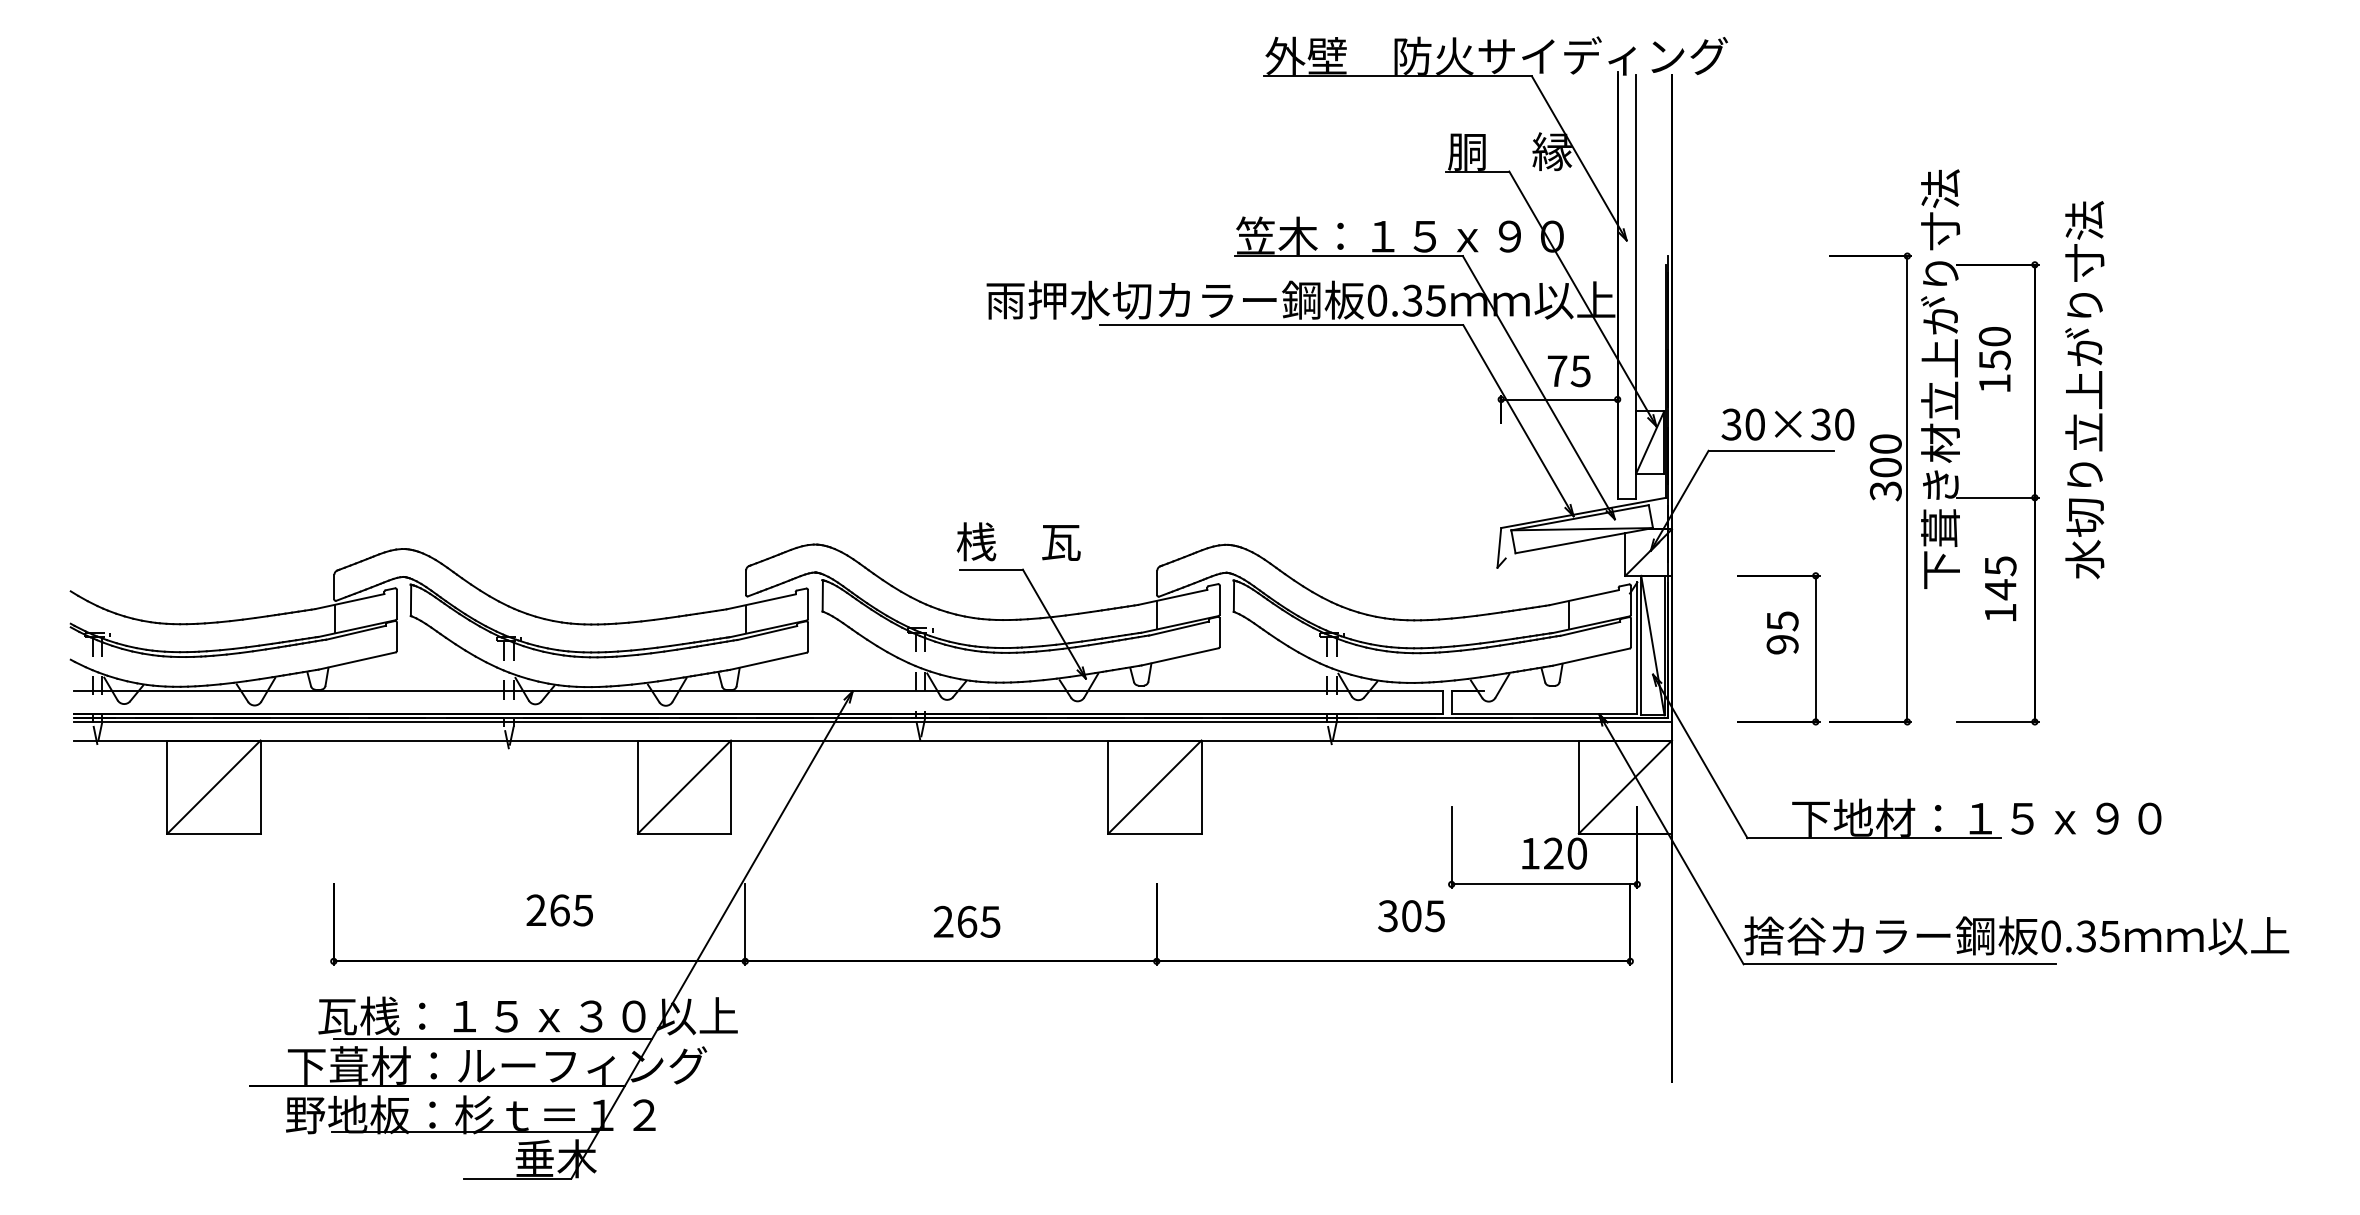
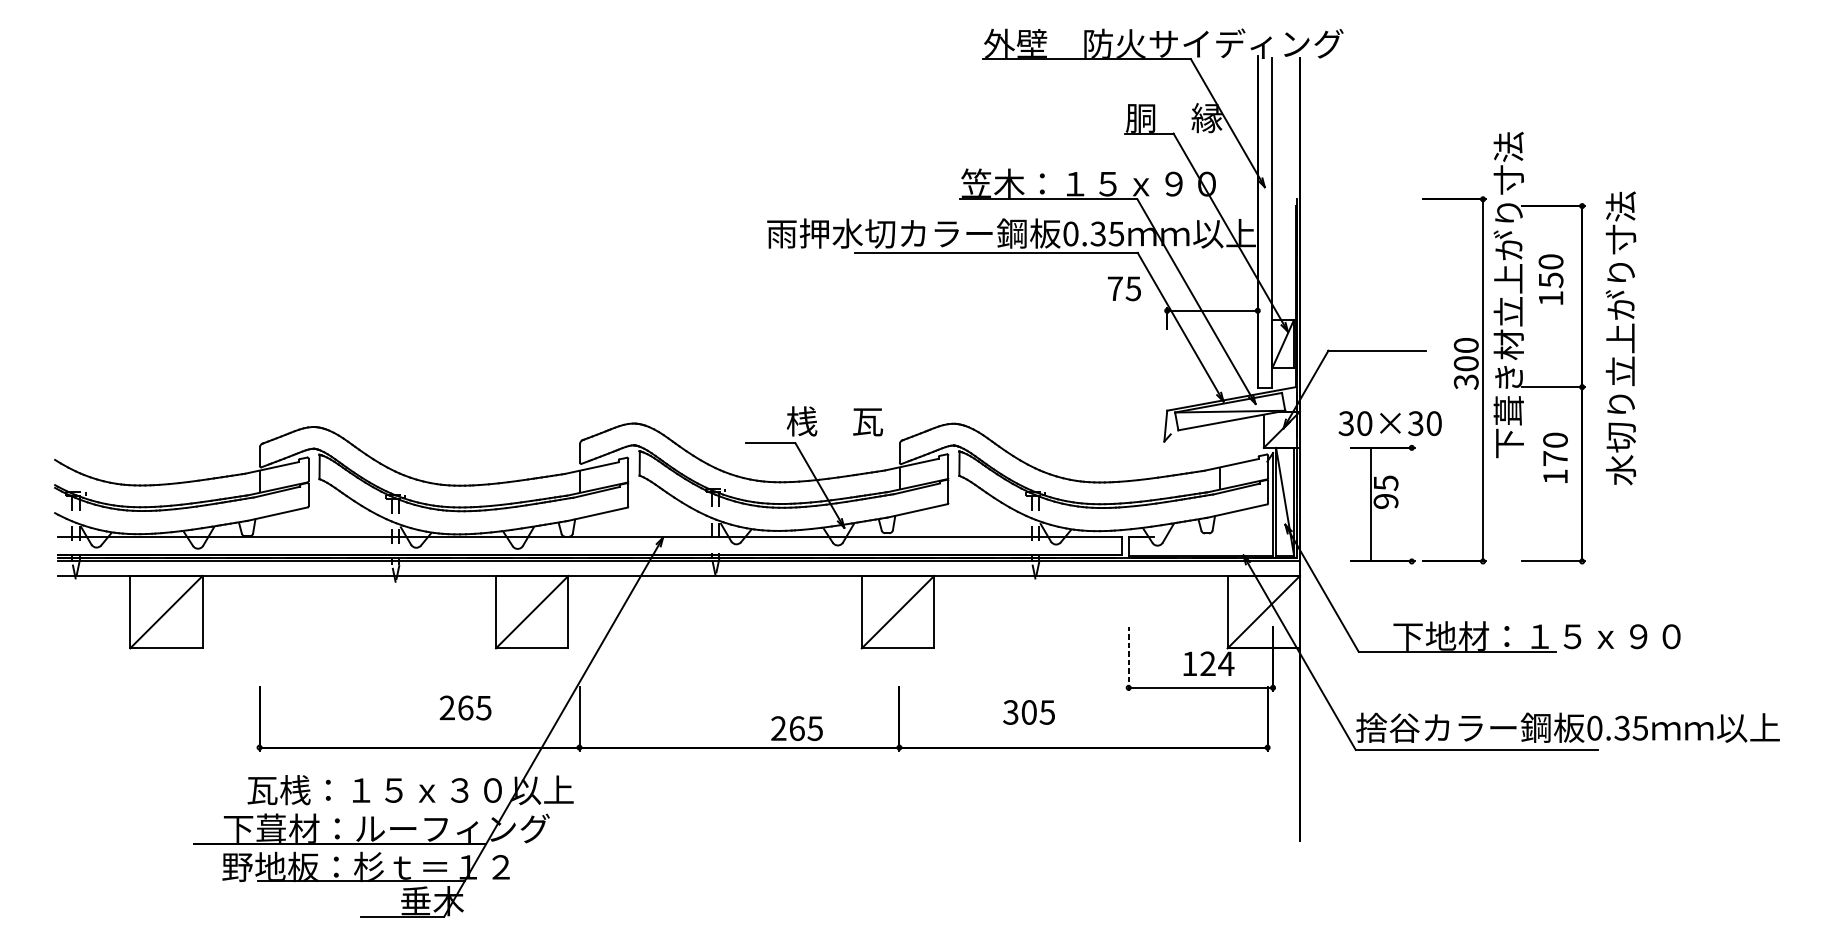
text: (1569, 371) -> (1124, 289), moved
text: (2084, 390) -> (1620, 338), moved
text: (1787, 424) -> (1389, 423), moved
text: (1018, 541) -> (834, 421), moved
text: (2000, 578) -> (1555, 449), 145 -> 170
line: (1815, 648) -> (1370, 504), moved
line: (1451, 847) -> (1128, 659), solid -> dashed
text: (1576, 853) -> (1225, 663), 120 -> 124
text: (559, 910) -> (465, 708), moved
text: (1411, 916) -> (1029, 712), moved
text: (967, 921) -> (797, 728), moved
line: (493, 1039) -> (383, 808), removed

